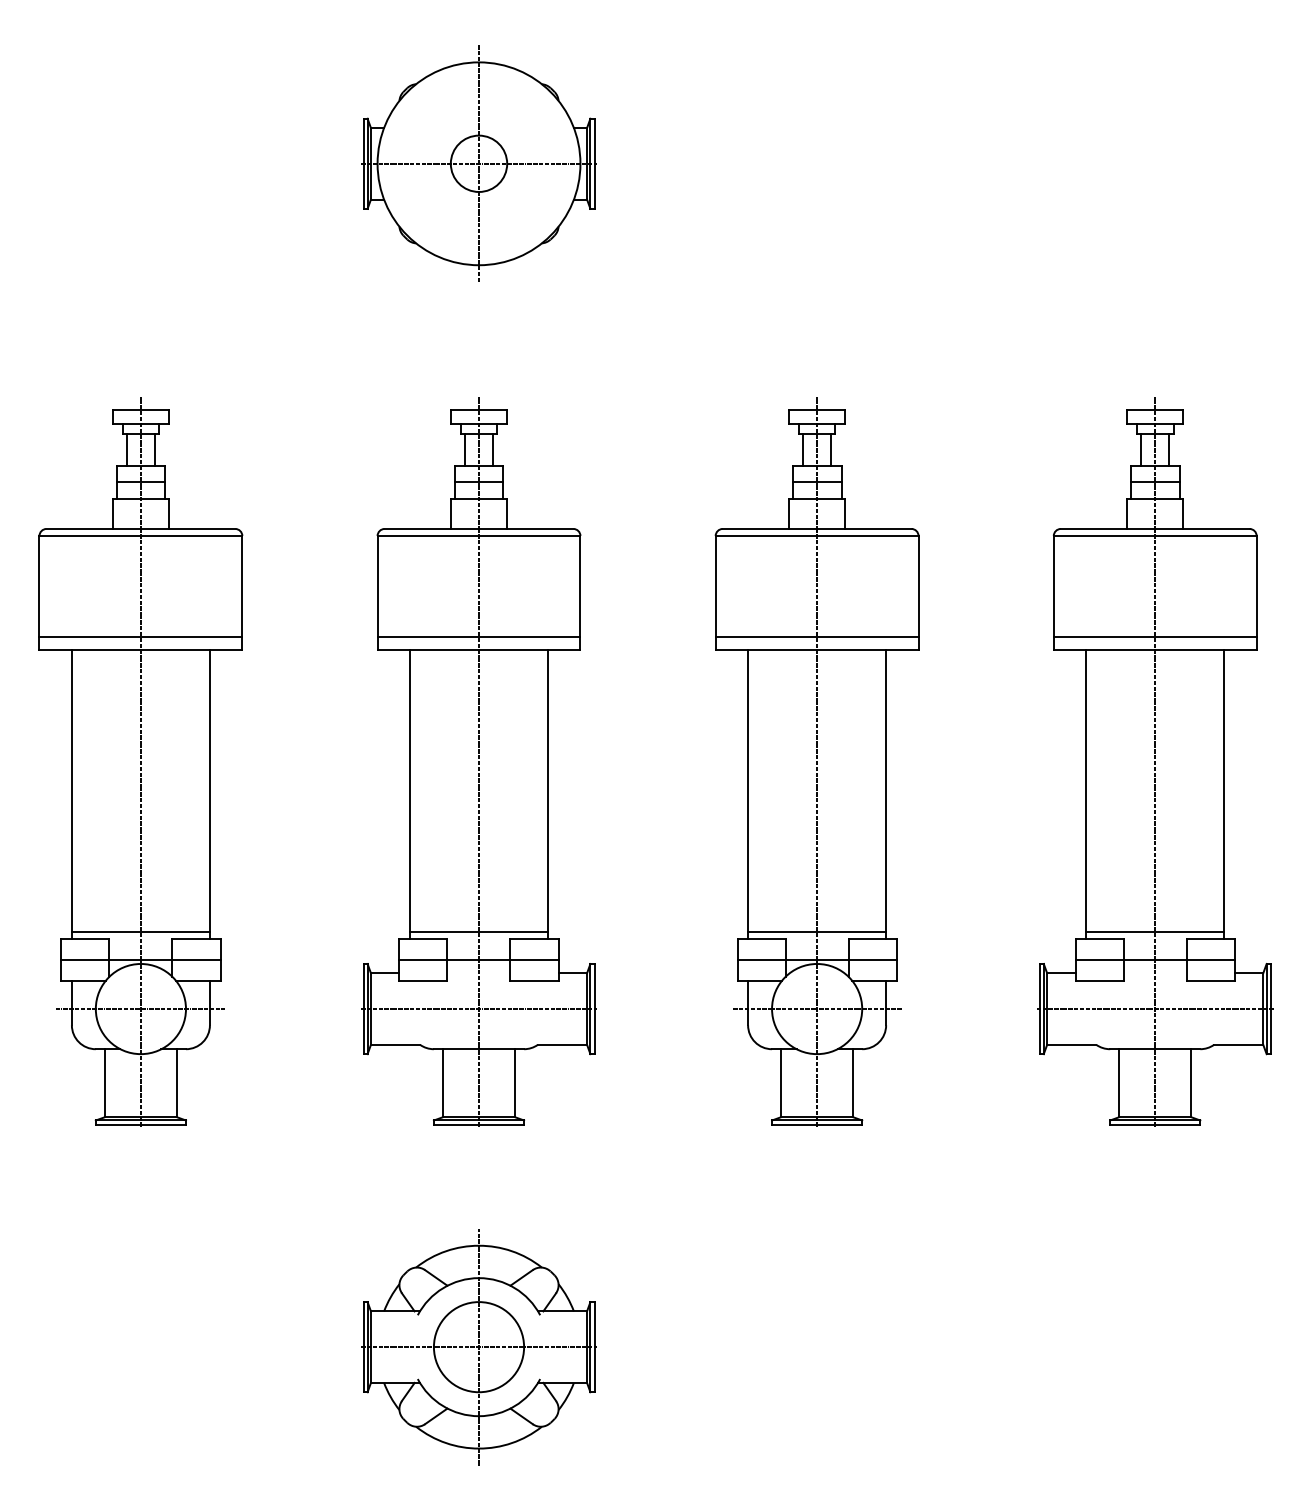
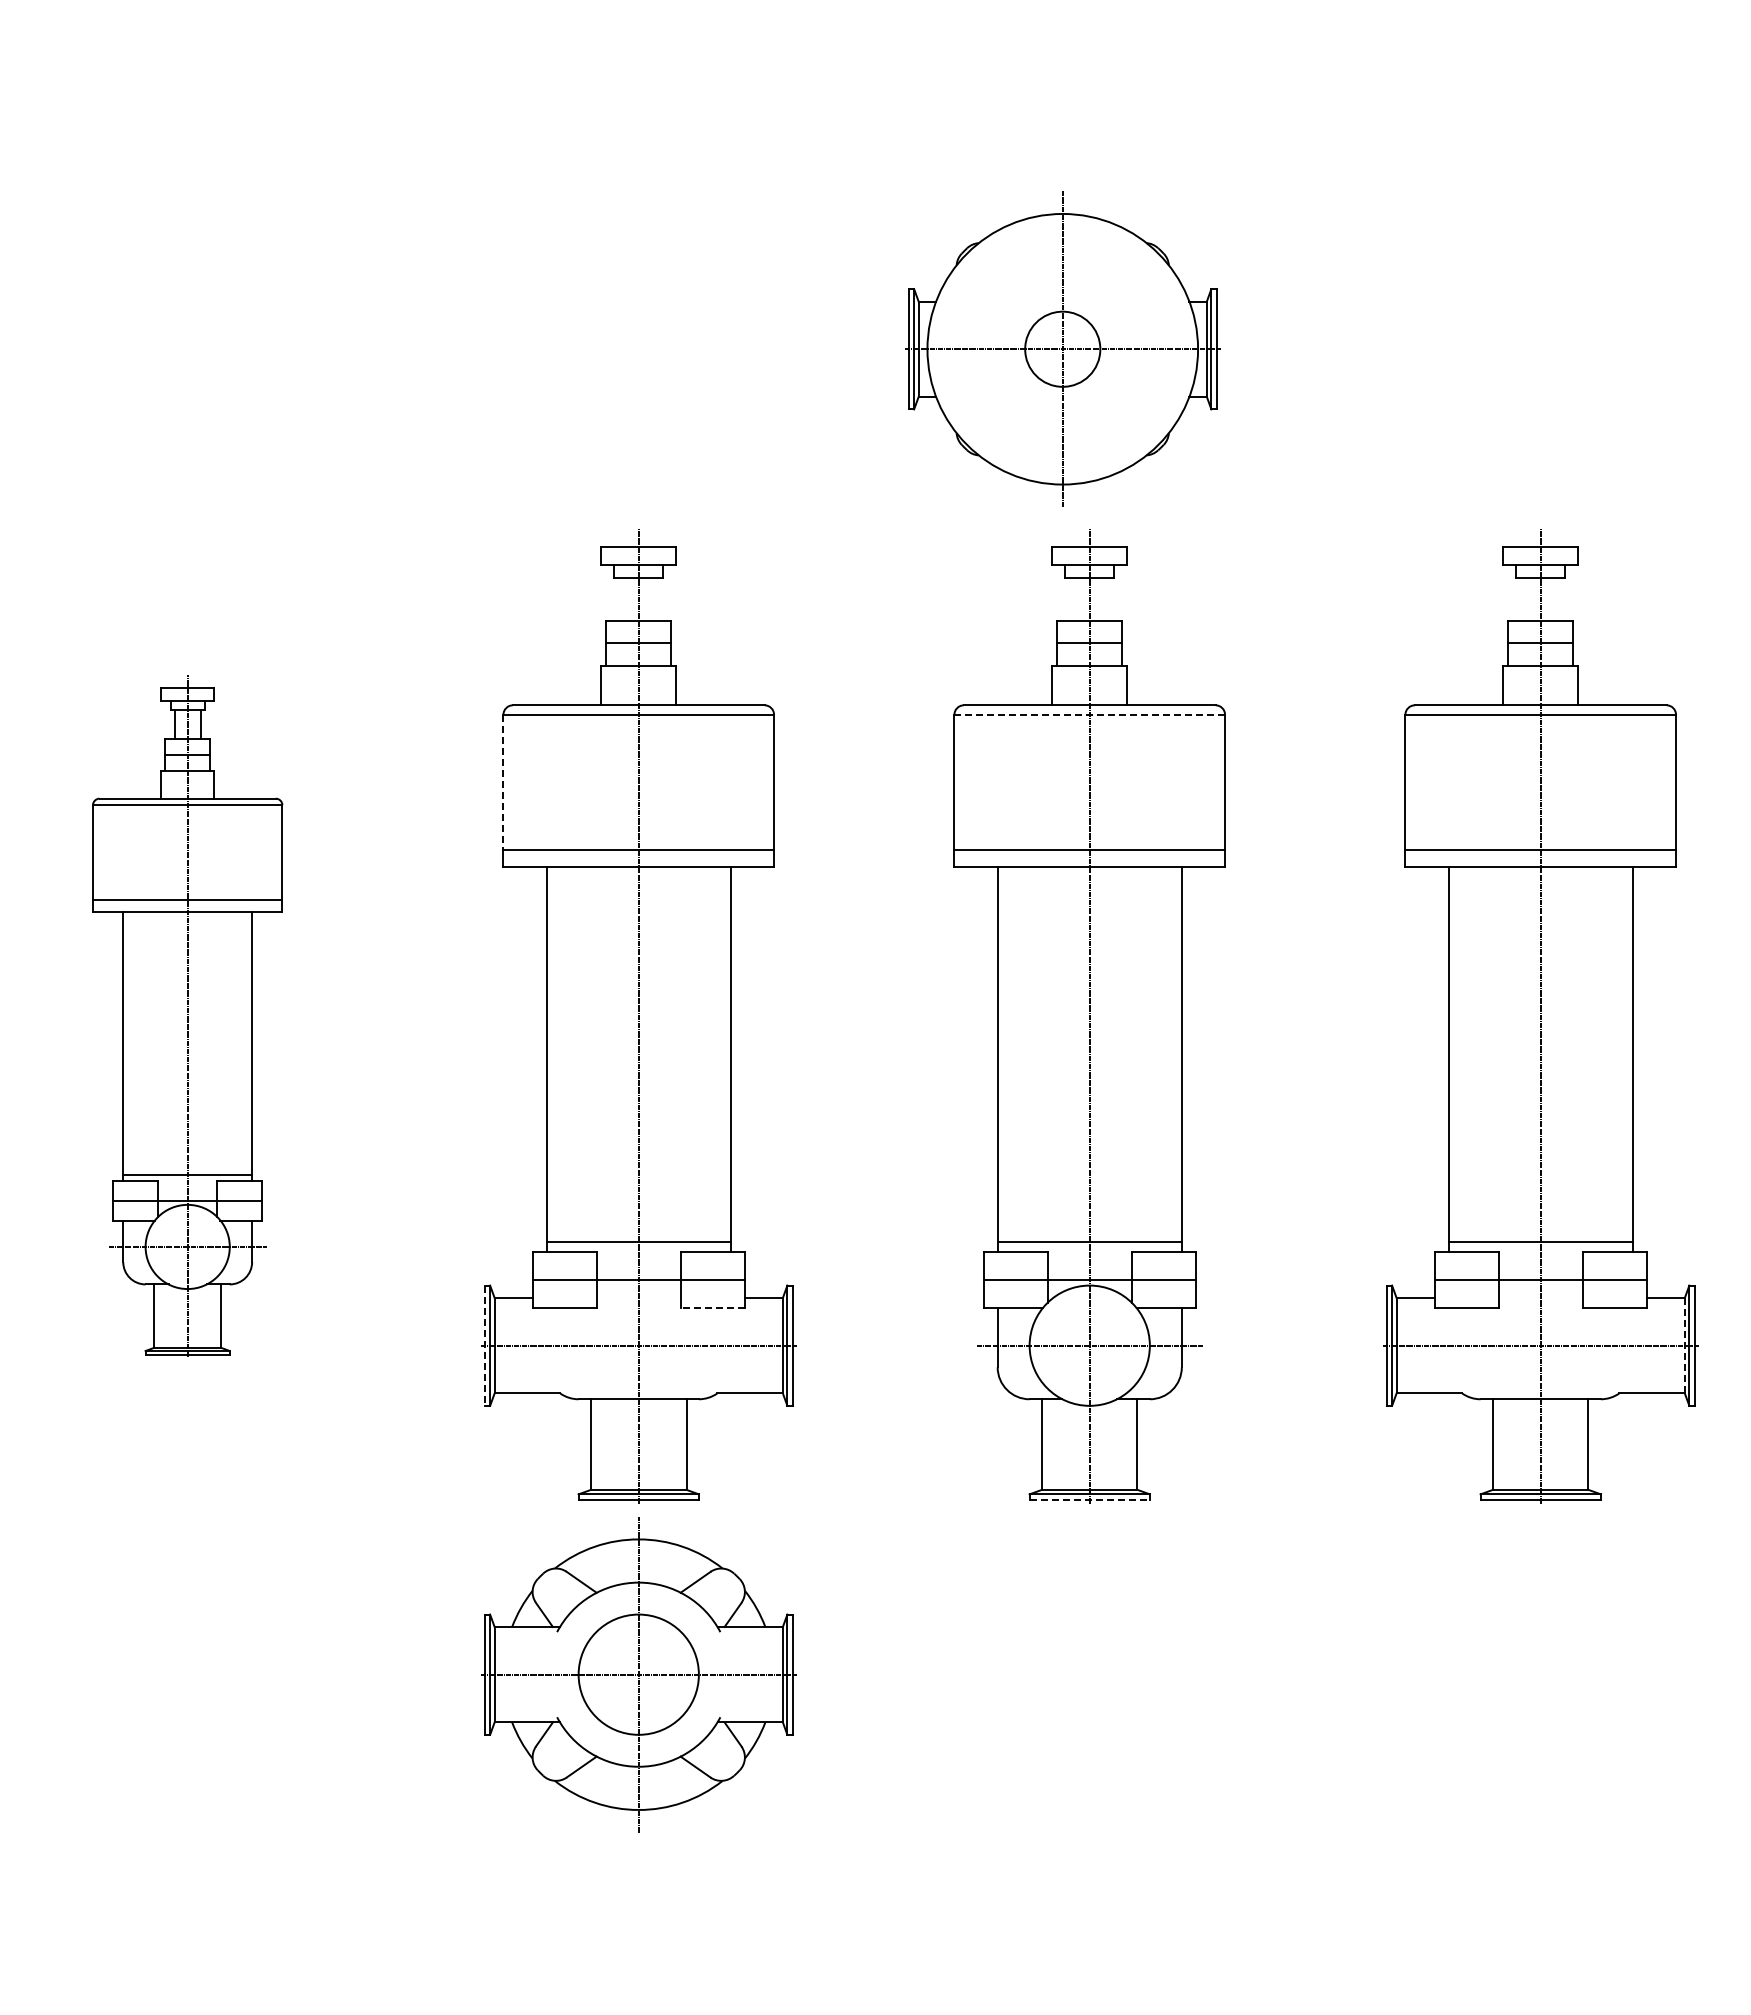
part: (478, 163) -> (1062, 348), moved
line: (464, 449) -> (619, 599), removed
line: (493, 449) -> (657, 599), removed
line: (802, 449) -> (1070, 599), removed
line: (831, 449) -> (1108, 599), removed
line: (1140, 449) -> (1521, 599), removed
line: (1169, 449) -> (1559, 599), removed
line: (816, 535) -> (1089, 714), solid -> dashed
line: (377, 586) -> (503, 782), solid -> dashed
part: (140, 762) -> (187, 1016), size x0.7
line: (534, 981) -> (712, 1308), solid -> dashed
line: (1263, 1008) -> (1684, 1345), solid -> dashed
line: (363, 1009) -> (484, 1346), solid -> dashed
line: (817, 1124) -> (1090, 1499), solid -> dashed
part: (478, 1347) -> (638, 1674), moved

